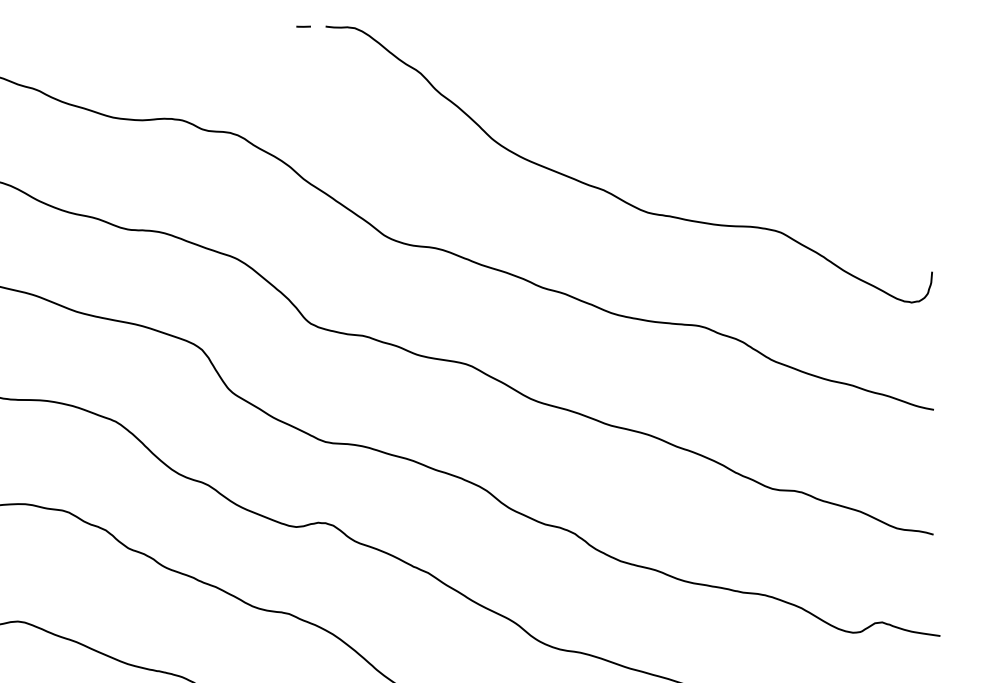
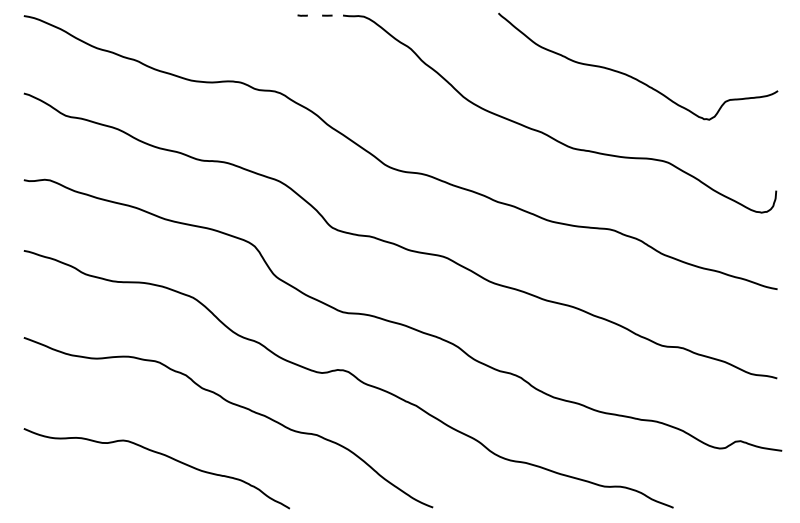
line: (268, 26) -> (302, 15), added
curve: (730, 111) -> (632, 76), added

